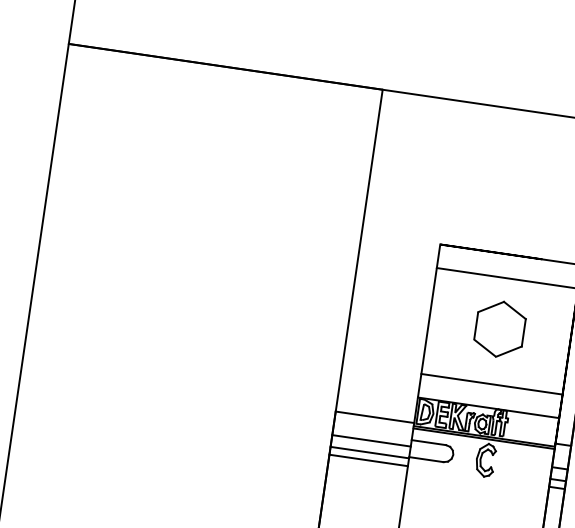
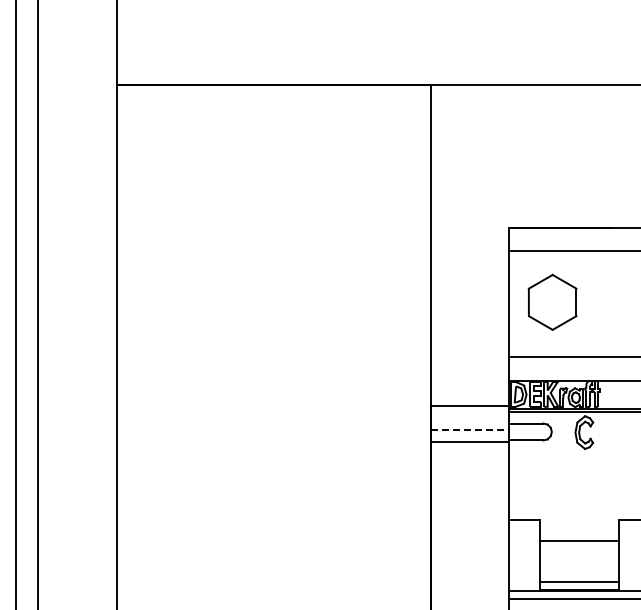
part: (499, 328) -> (552, 301), moved
line: (372, 440) -> (470, 429), solid -> dashed
line: (368, 460) -> (469, 449), removed

